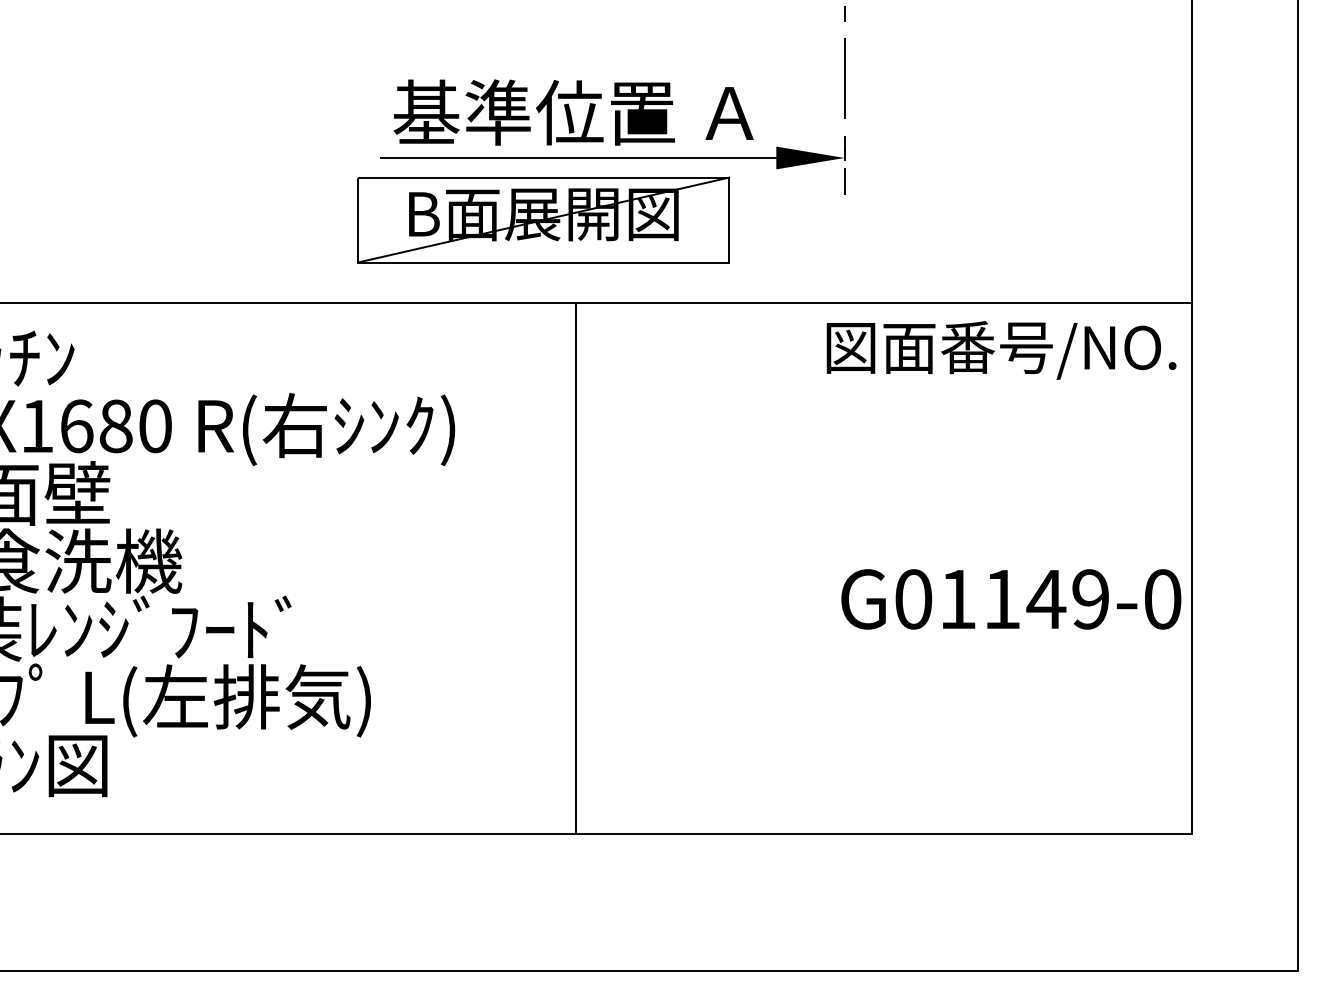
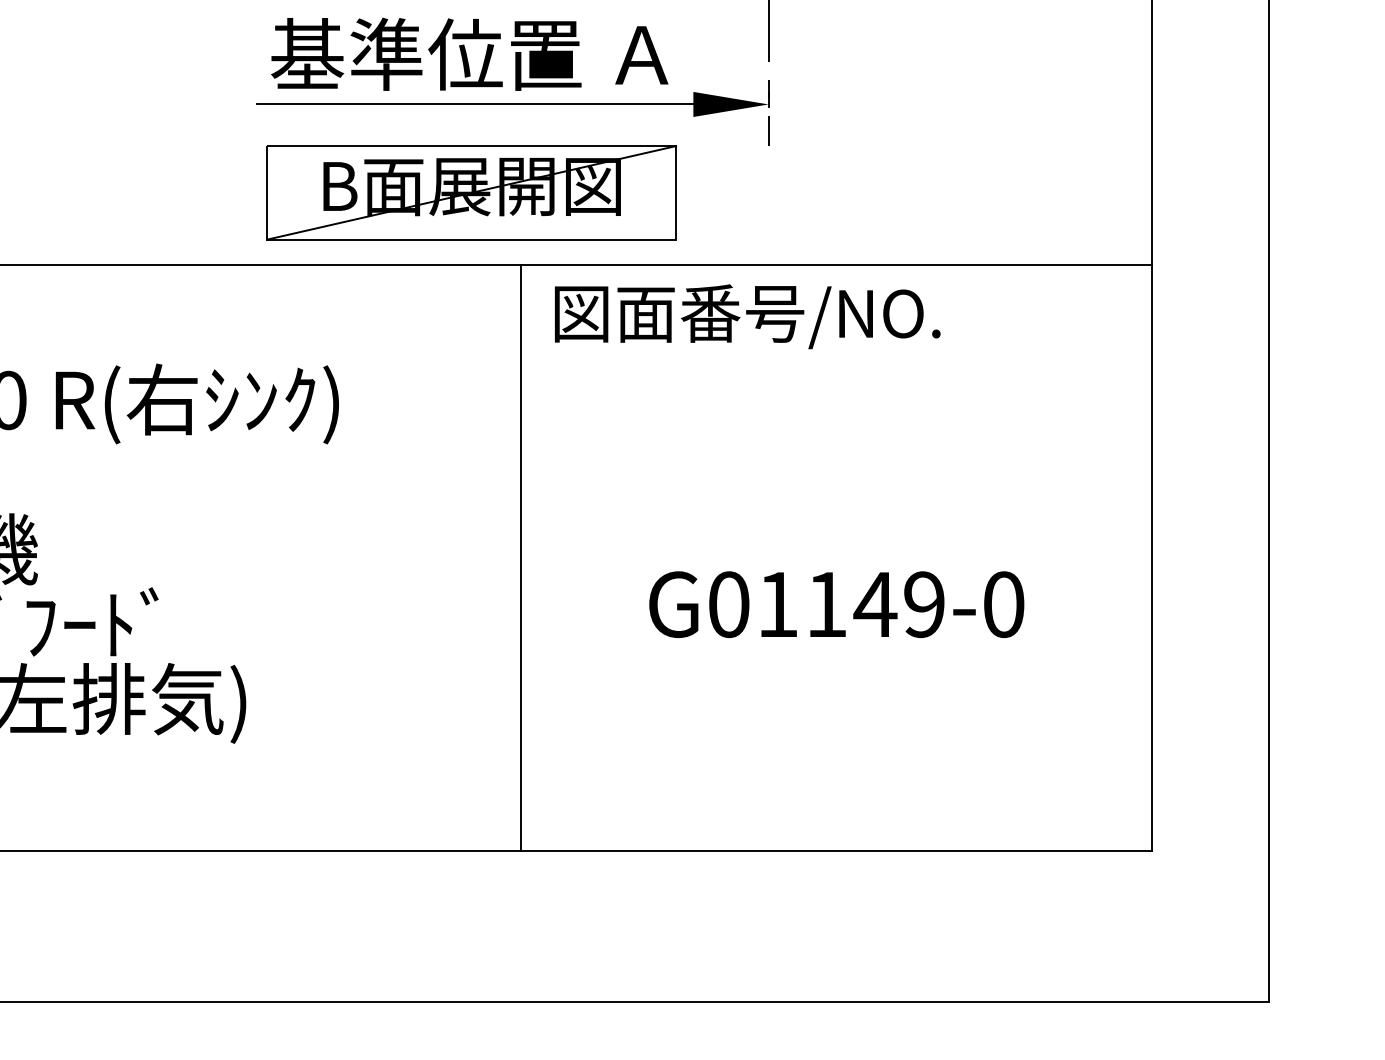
part: (543, 219) -> (471, 192), moved
text: (1001, 350) -> (747, 316), moved
line: (575, 568) -> (520, 557), moved
text: (1011, 599) -> (836, 604), moved

